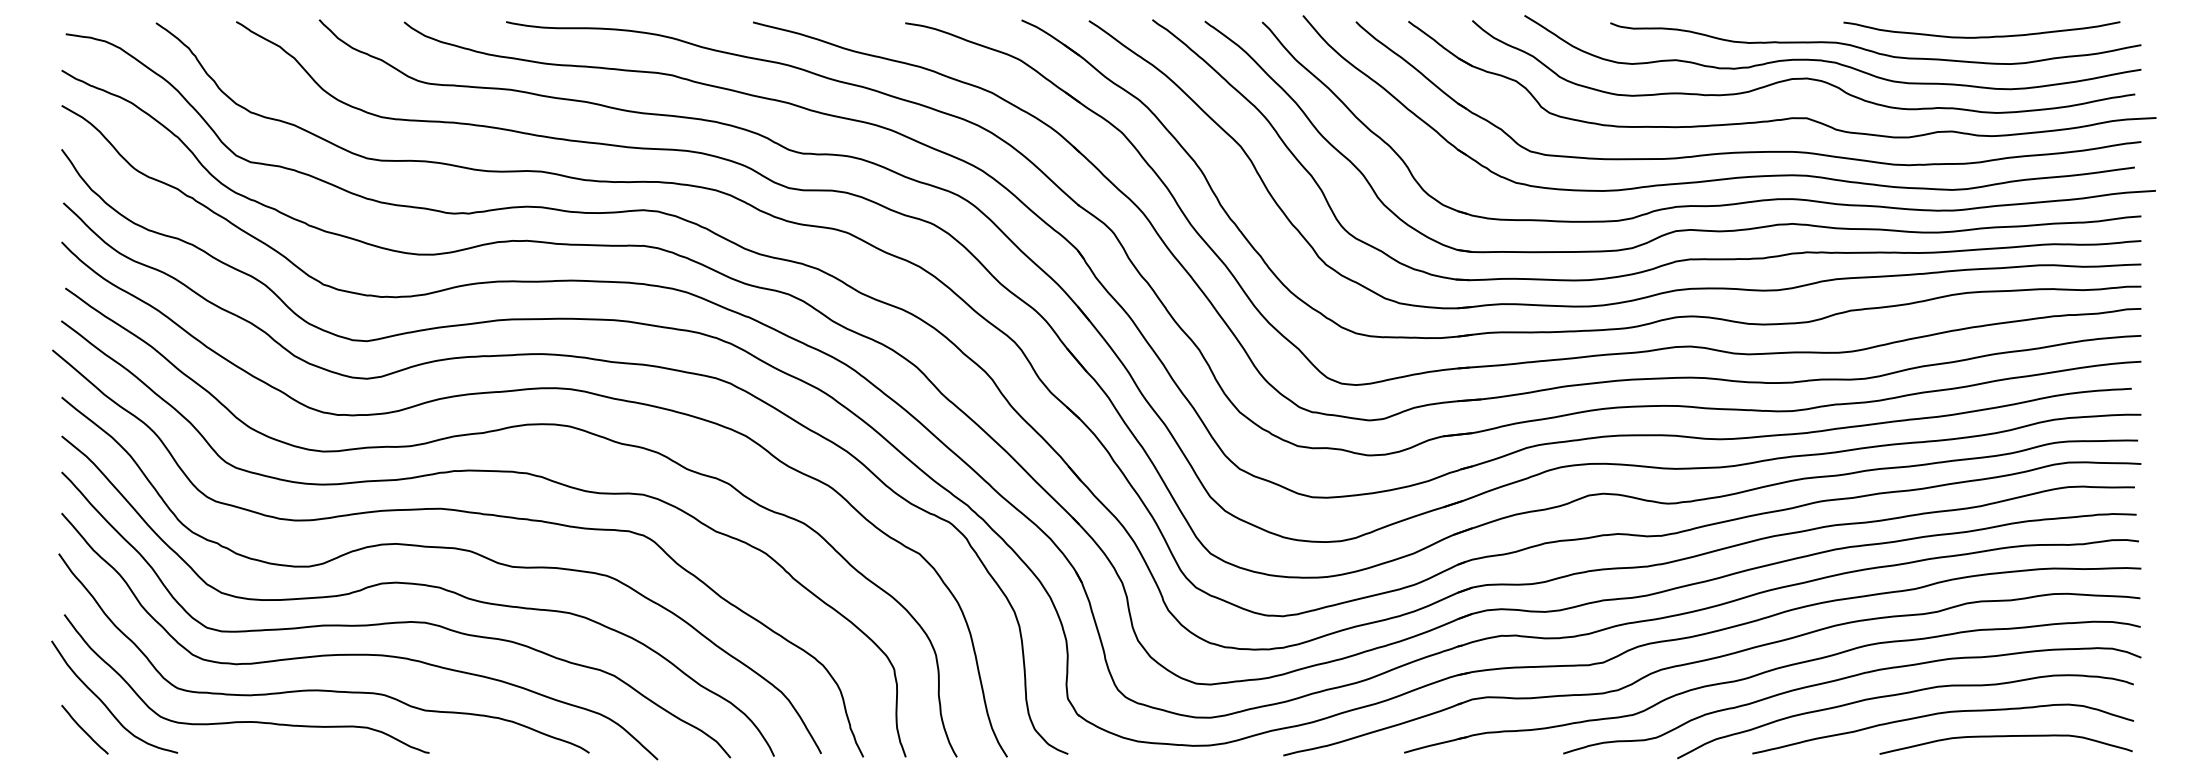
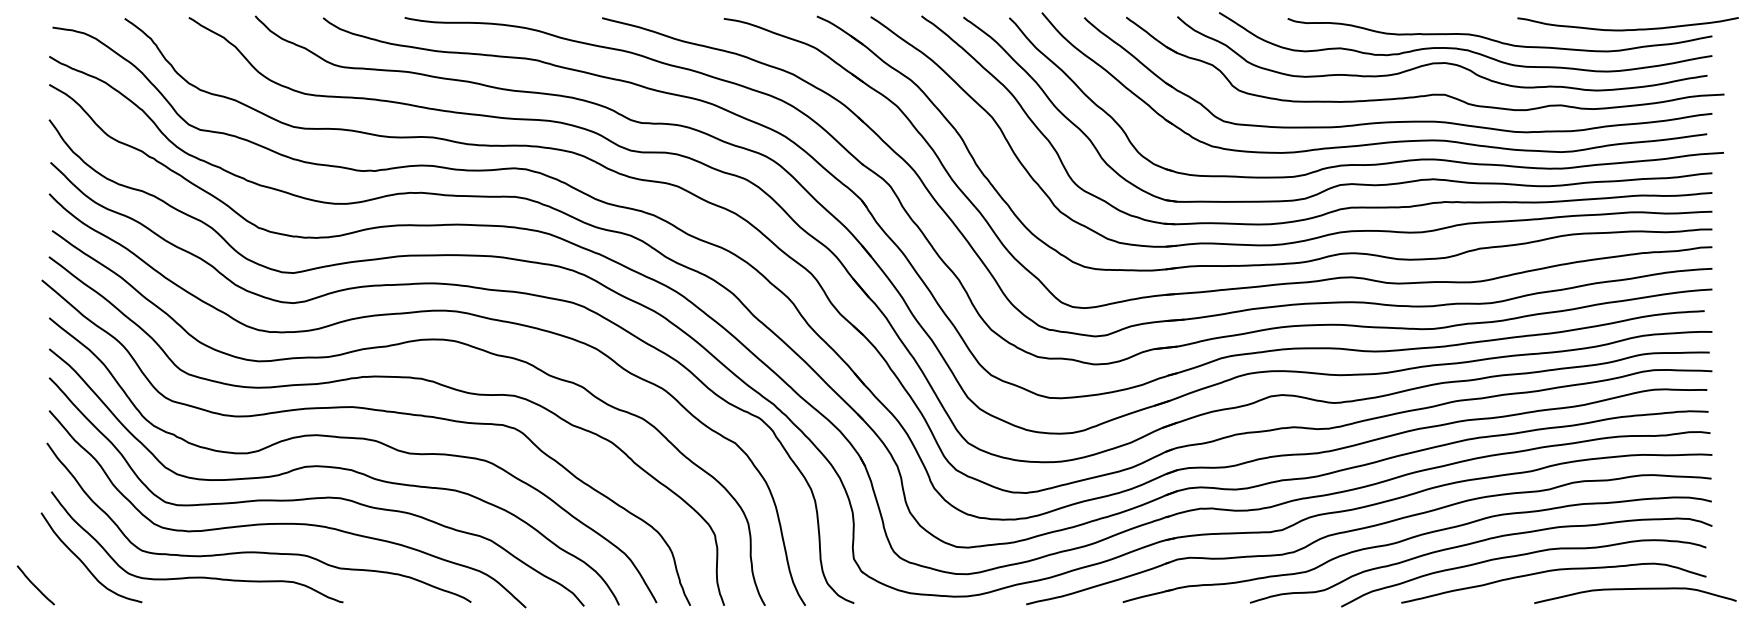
curve: (1981, 36) -> (1627, 29), moved
curve: (84, 729) -> (35, 585), moved
curve: (2005, 737) -> (1634, 589), moved

